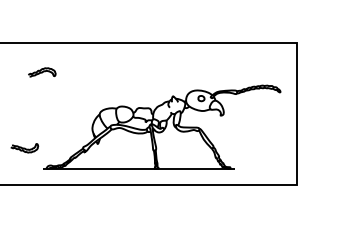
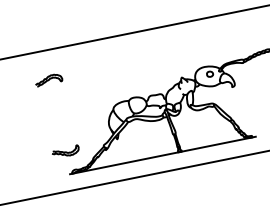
curve: (24, 148) -> (65, 152), moved

